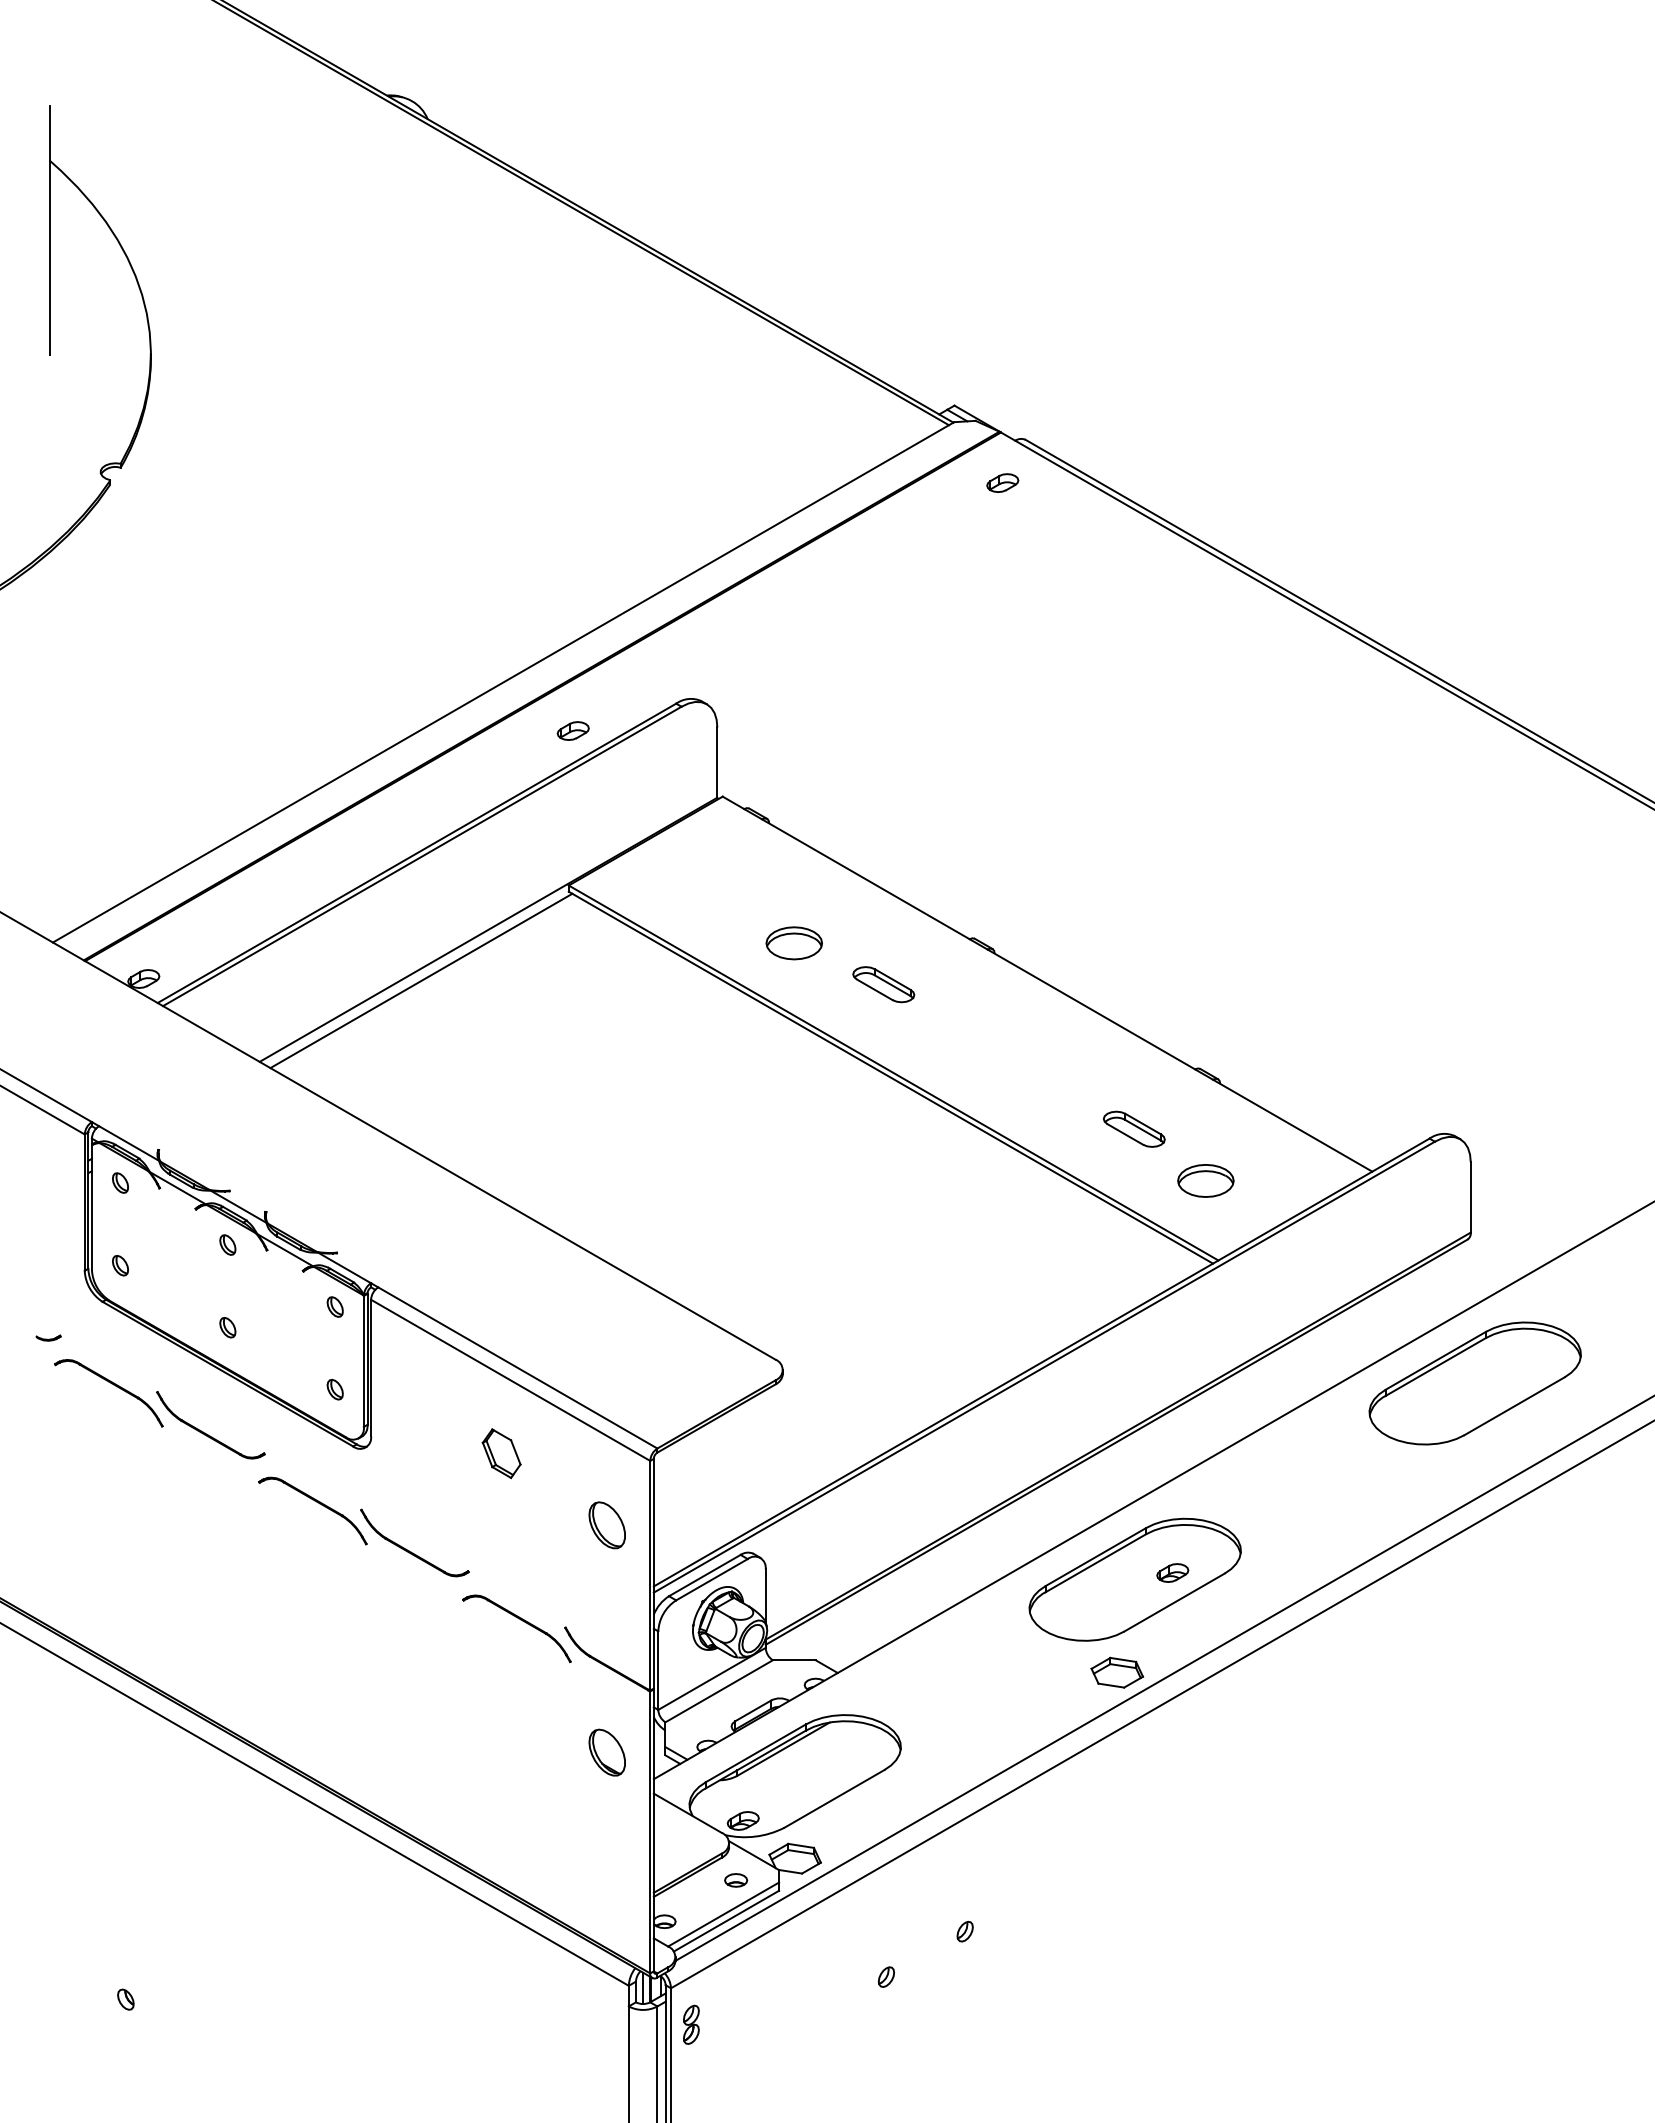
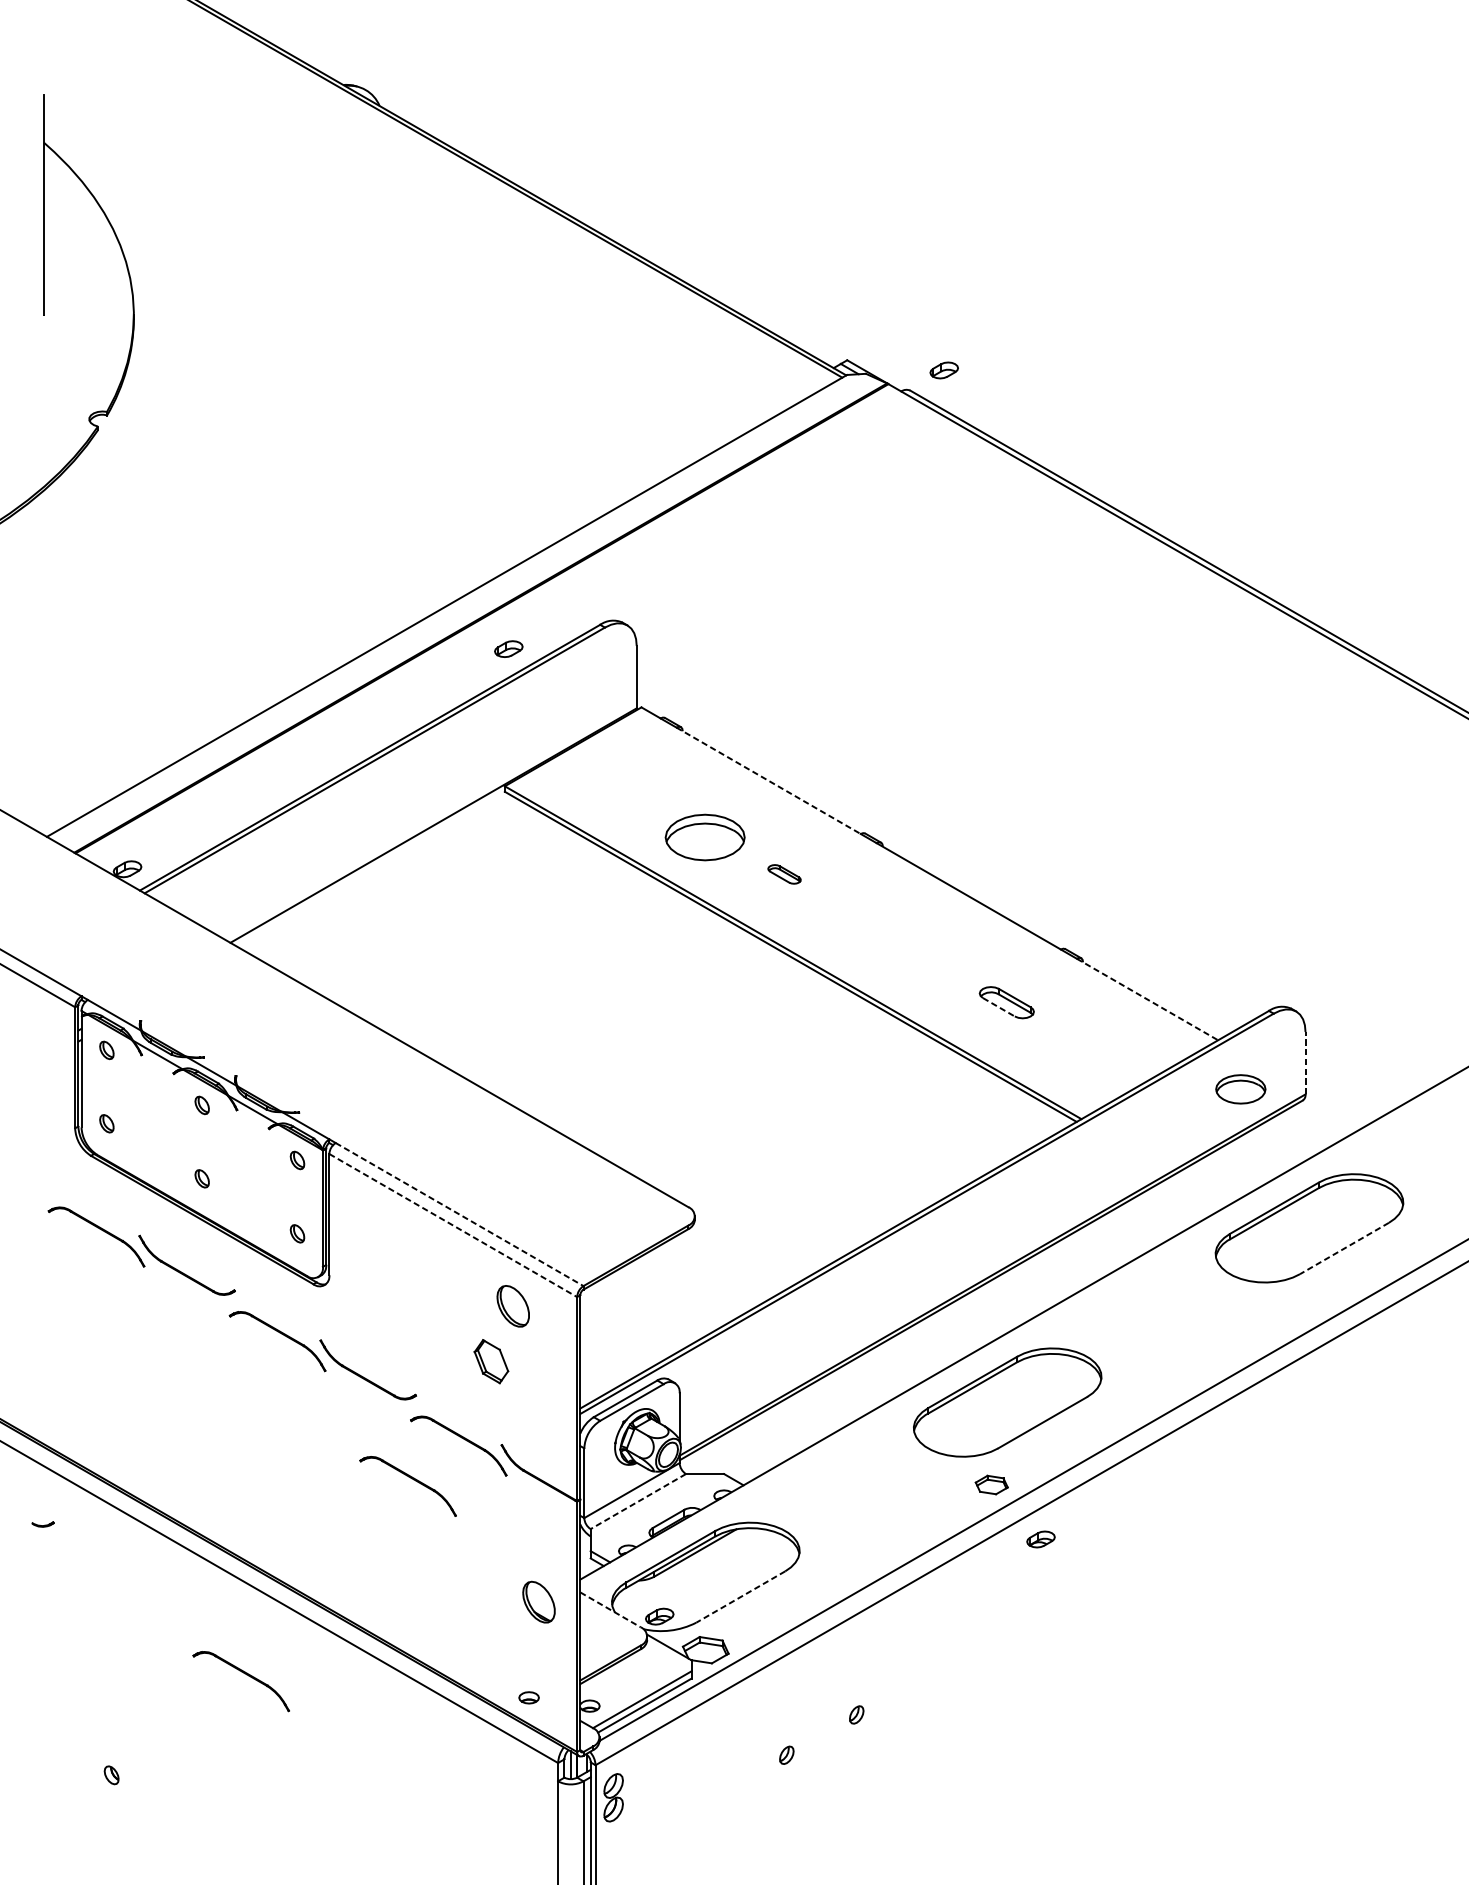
part: (1002, 482) -> (943, 369), moved
line: (865, 879) -> (768, 780), solid -> dashed
part: (793, 943) -> (704, 837), size x1.6
line: (421, 980) -> (374, 870), removed
part: (883, 984) -> (784, 874), size x0.6
line: (1292, 1125) -> (1147, 999), solid -> dashed
line: (1125, 1134) -> (999, 1007), solid -> dashed
part: (1205, 1180) -> (1240, 1088), moved
line: (1470, 1196) -> (1305, 1062), solid -> dashed
part: (48, 1337) -> (42, 1523), moved
line: (518, 1368) -> (460, 1215), solid -> dashed
line: (511, 1380) -> (453, 1225), solid -> dashed
line: (1514, 1406) -> (1344, 1248), solid -> dashed
part: (501, 1453) -> (491, 1361), moved
part: (606, 1525) -> (512, 1306), moved
part: (1172, 1572) -> (1040, 1539), moved
part: (464, 1666) -> (412, 1479), added
part: (1117, 1672) -> (991, 1484), size x0.7
line: (719, 1691) -> (638, 1501), solid -> dashed
part: (606, 1752) -> (538, 1602), moved
line: (834, 1798) -> (740, 1596), solid -> dashed
line: (688, 1813) -> (611, 1610), solid -> dashed
part: (736, 1880) -> (529, 1697), moved
part: (275, 1885) -> (244, 1673), added
part: (691, 2024) -> (613, 1797), size x1.4

